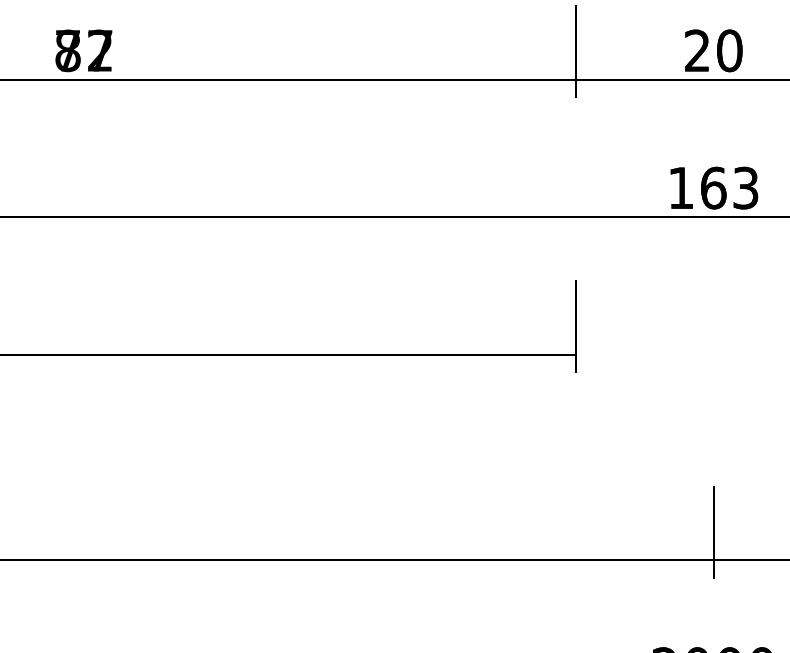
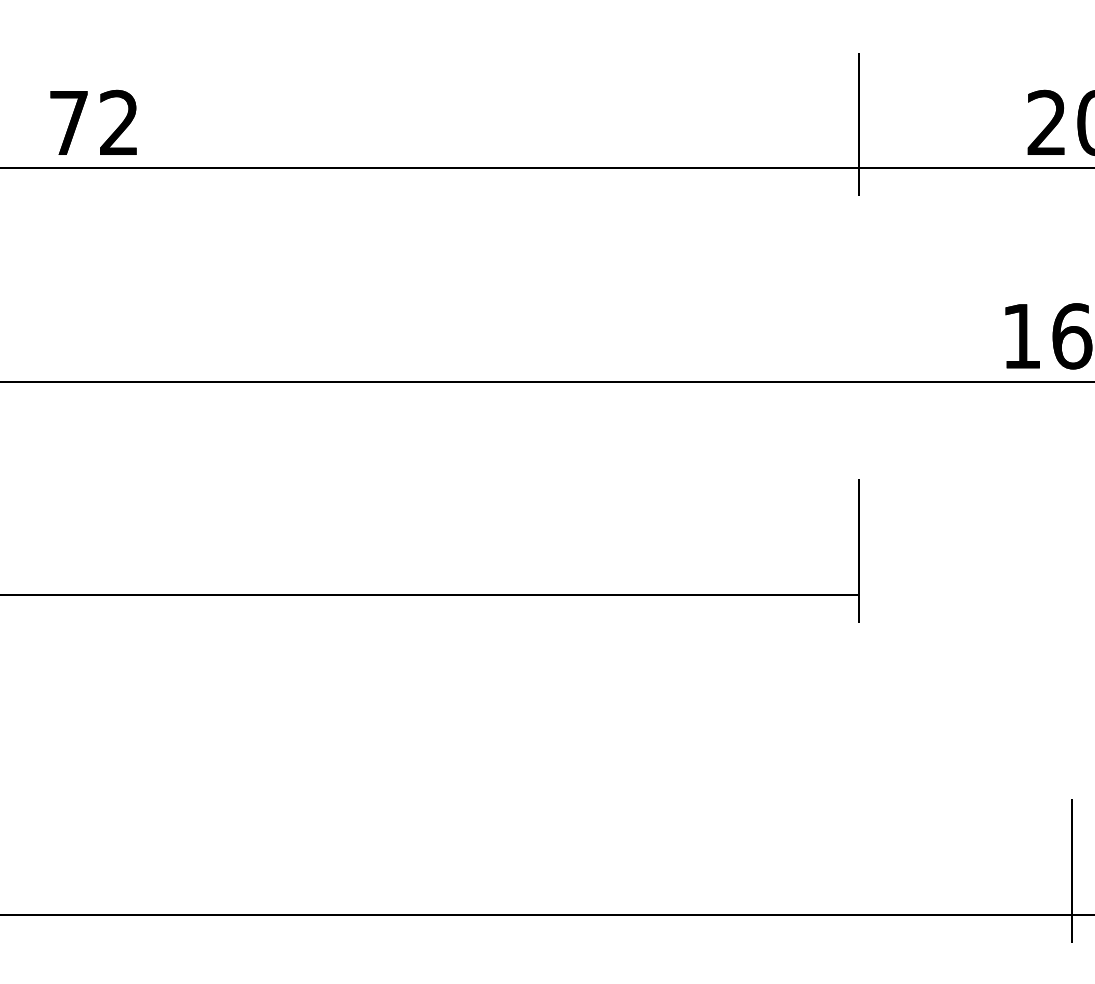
text: (83, 50) -> (93, 122), 87 -> 72

